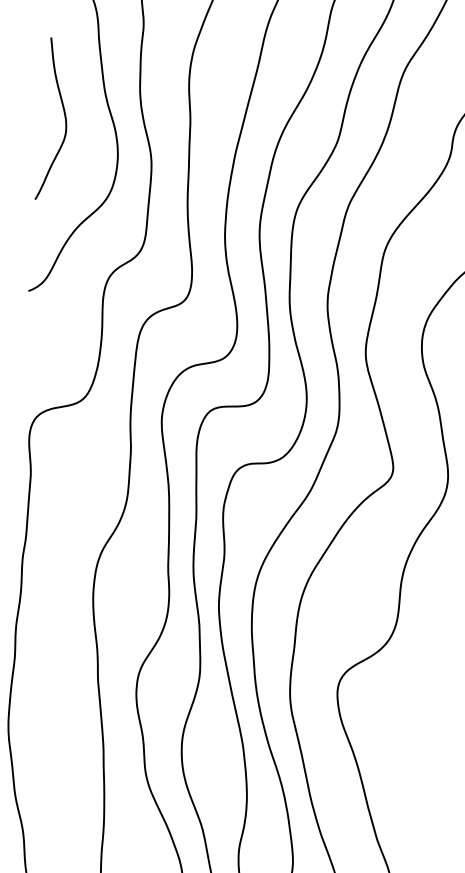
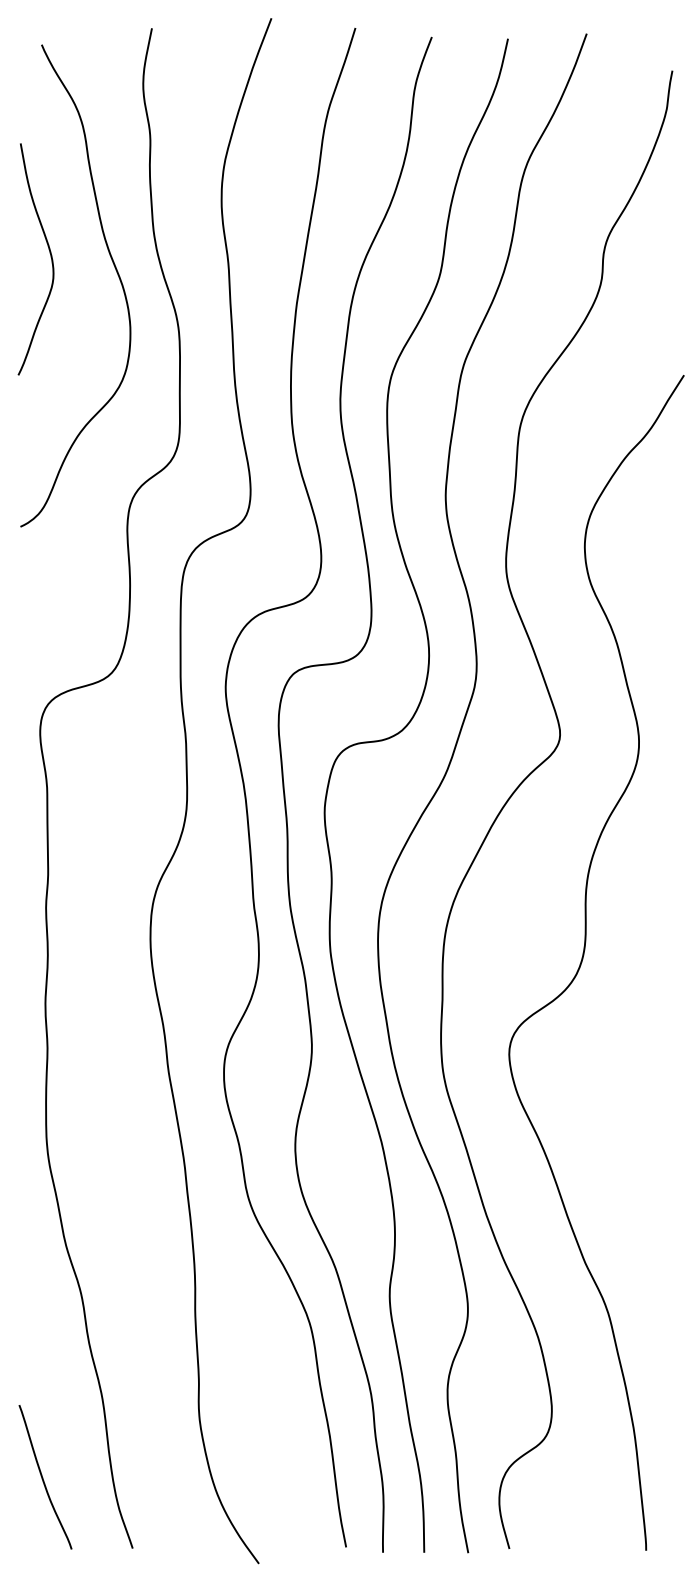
curve: (64, 119) -> (50, 257), moved

